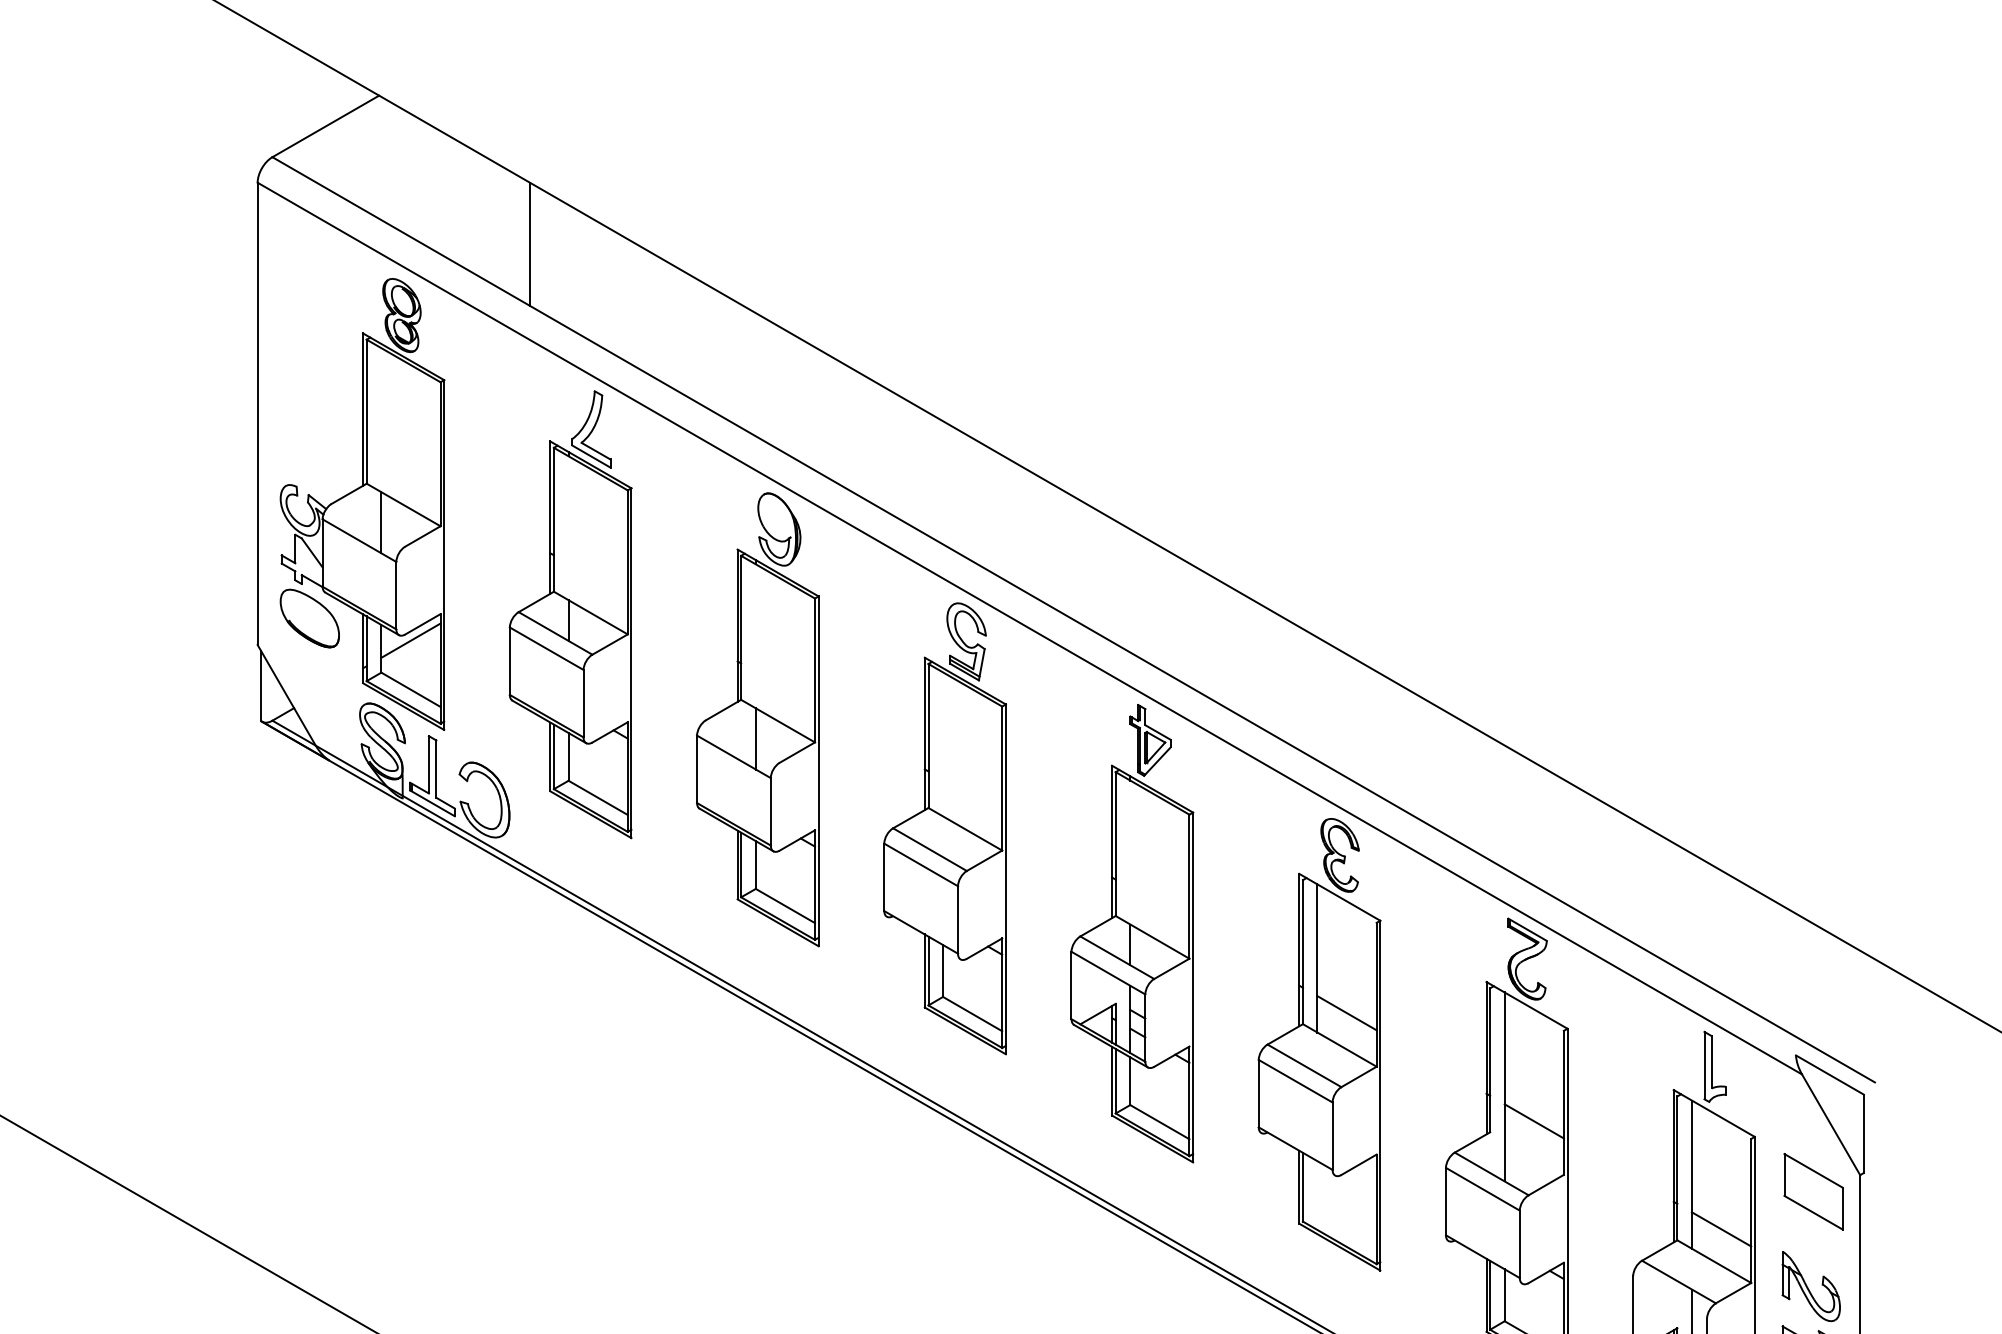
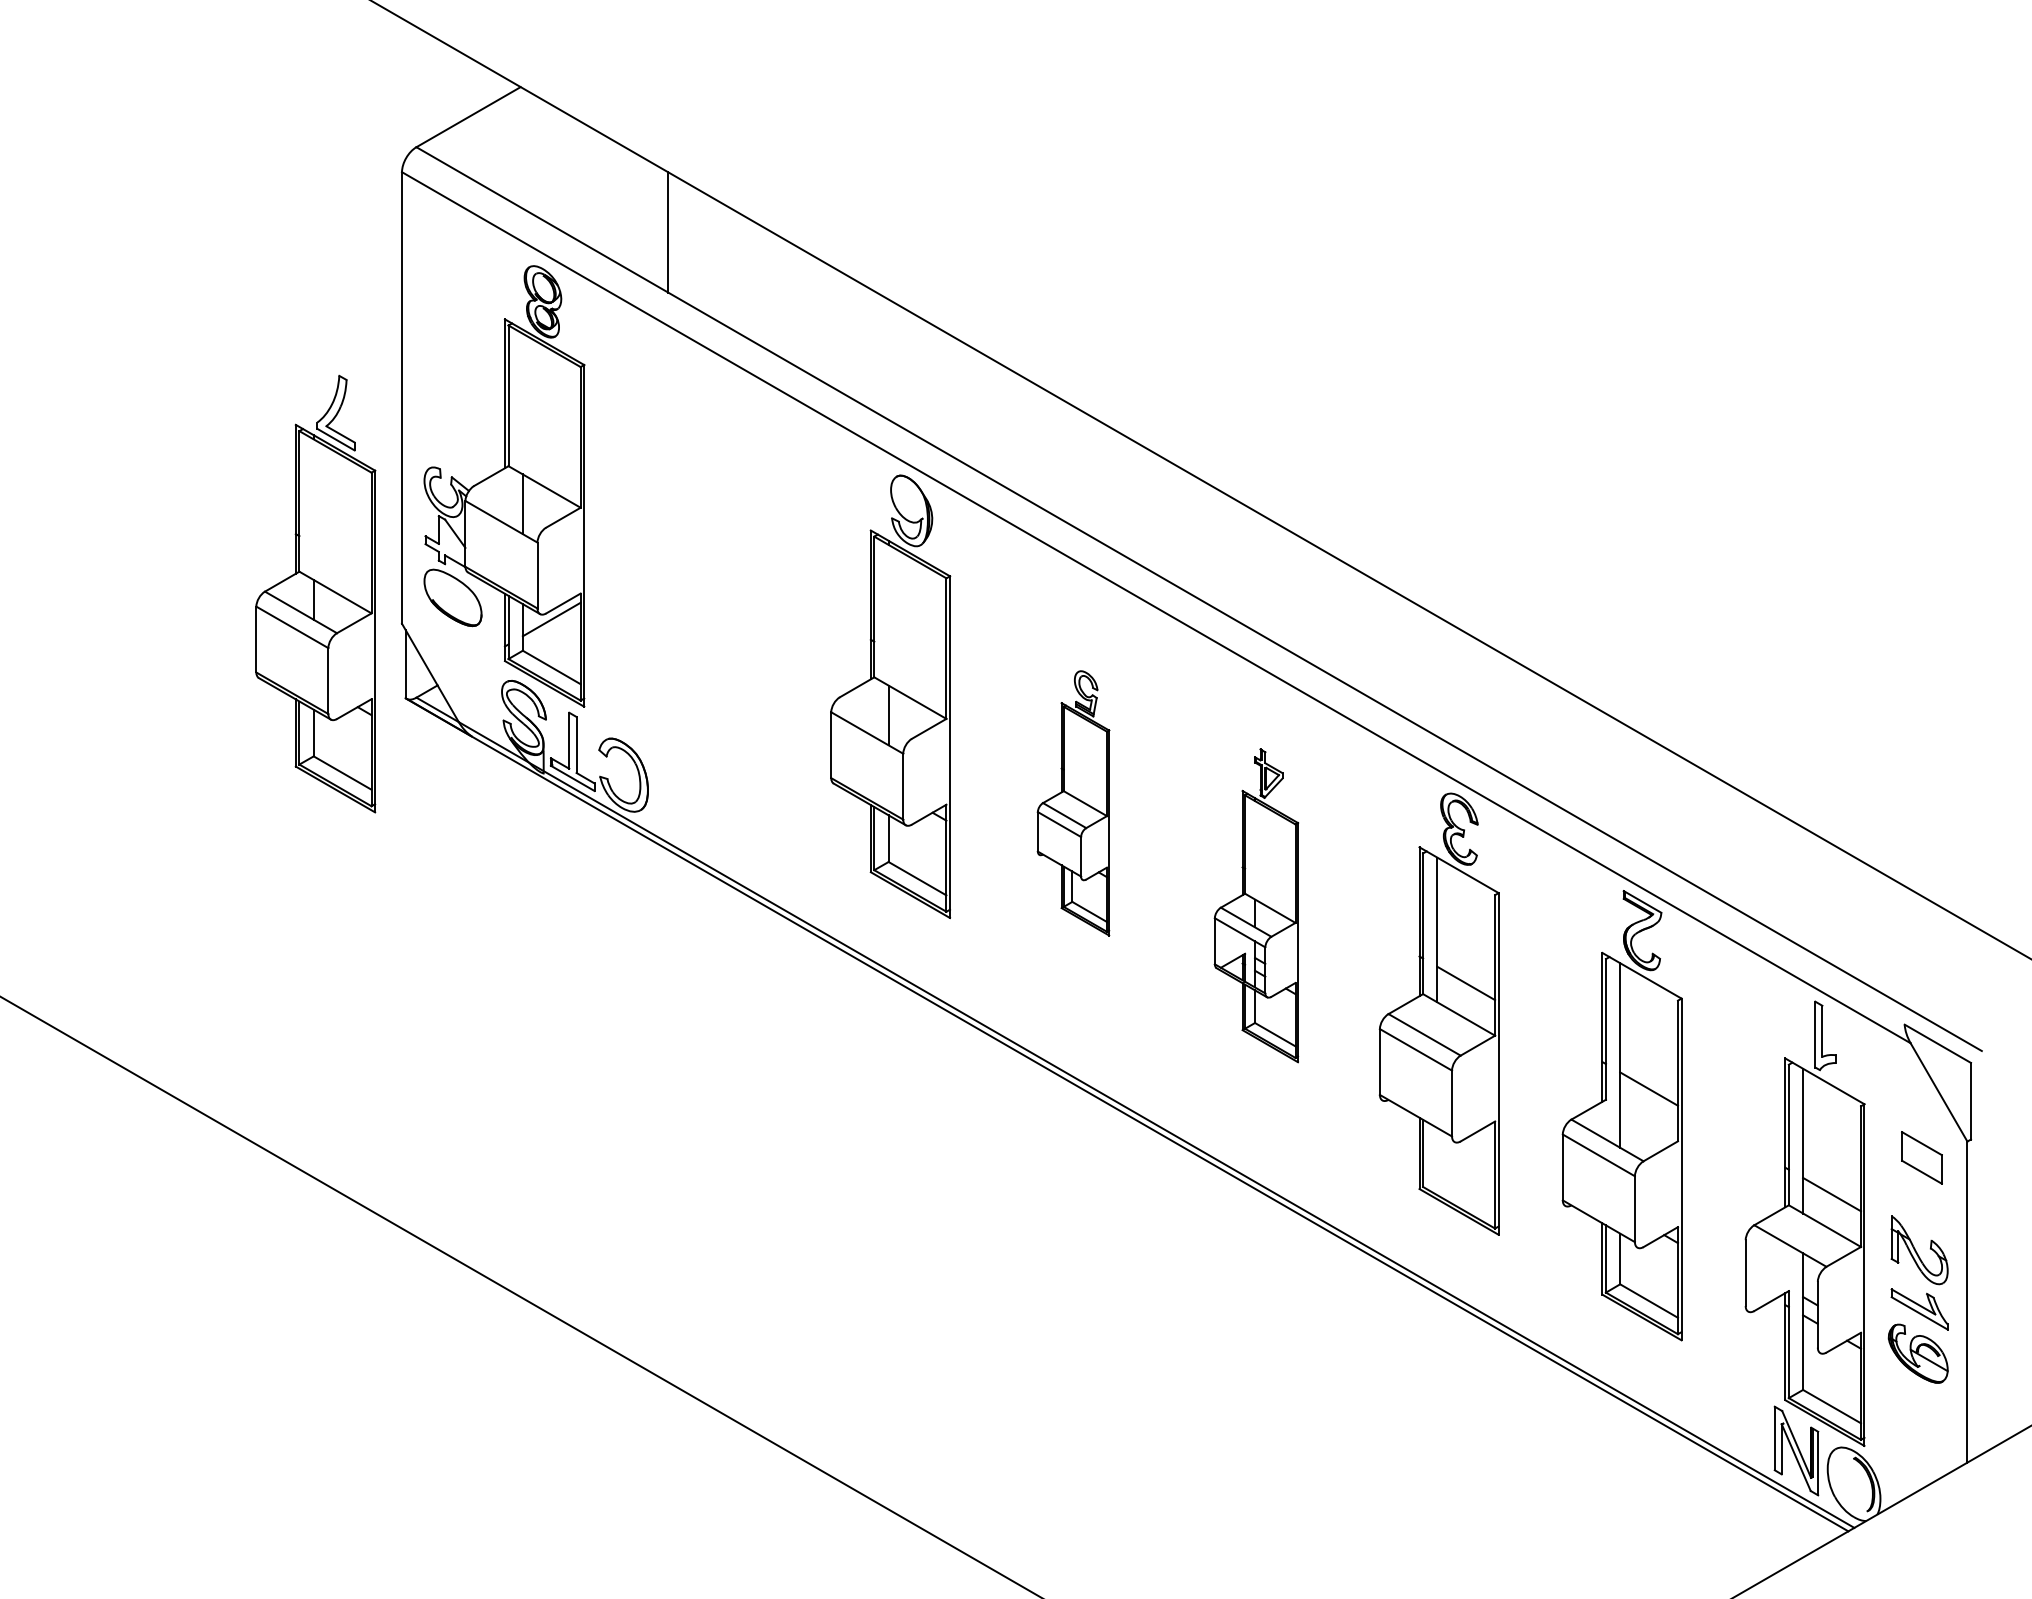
part: (570, 614) -> (315, 593), moved
part: (945, 829) -> (1073, 803), size x0.6
part: (1132, 933) -> (1256, 905), size x0.7
part: (1813, 1191) -> (1921, 1157), size x0.7

